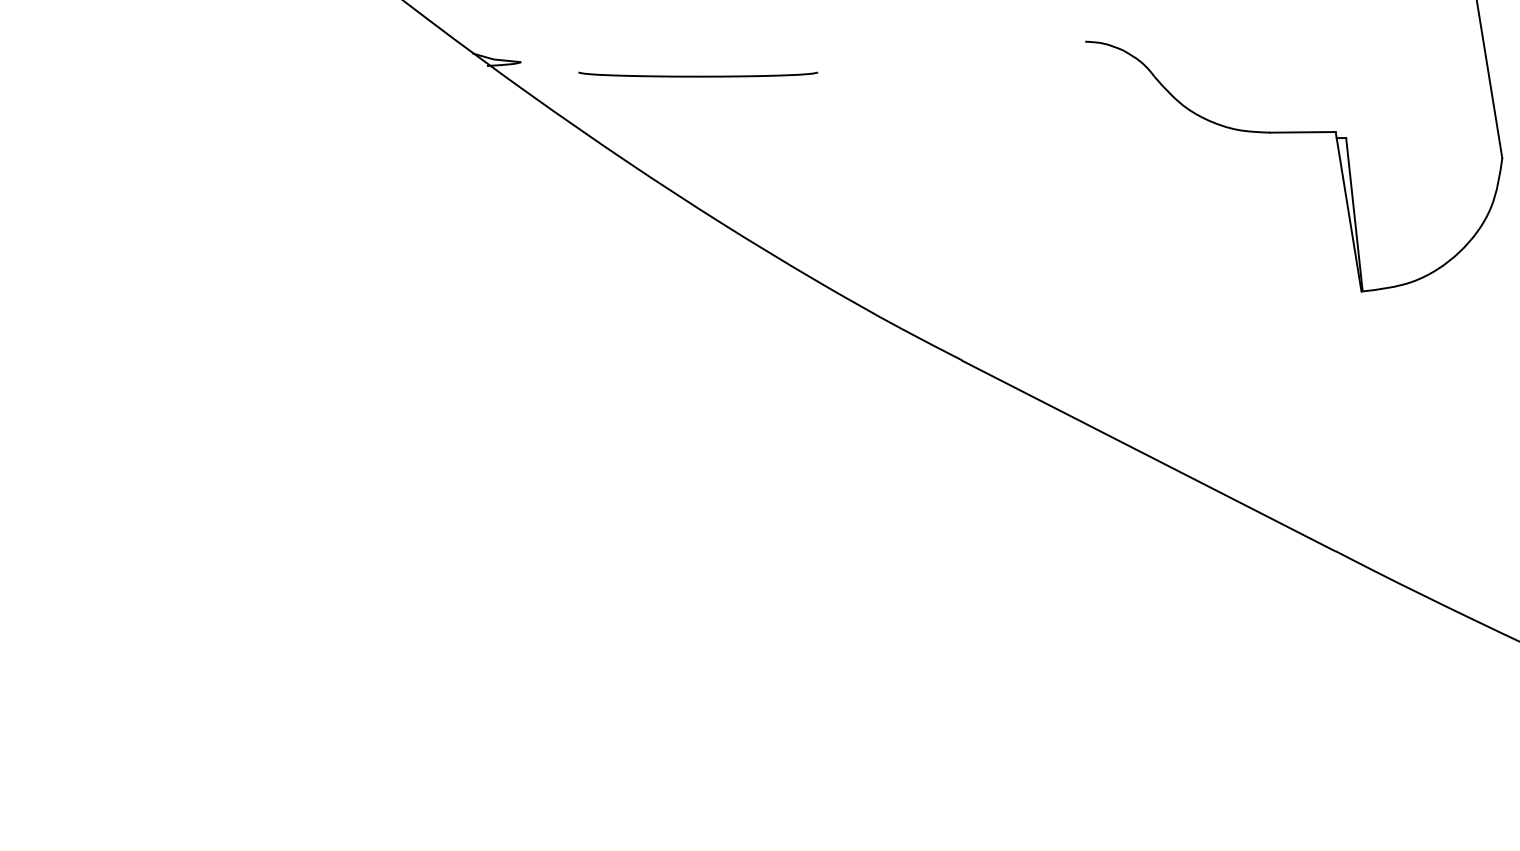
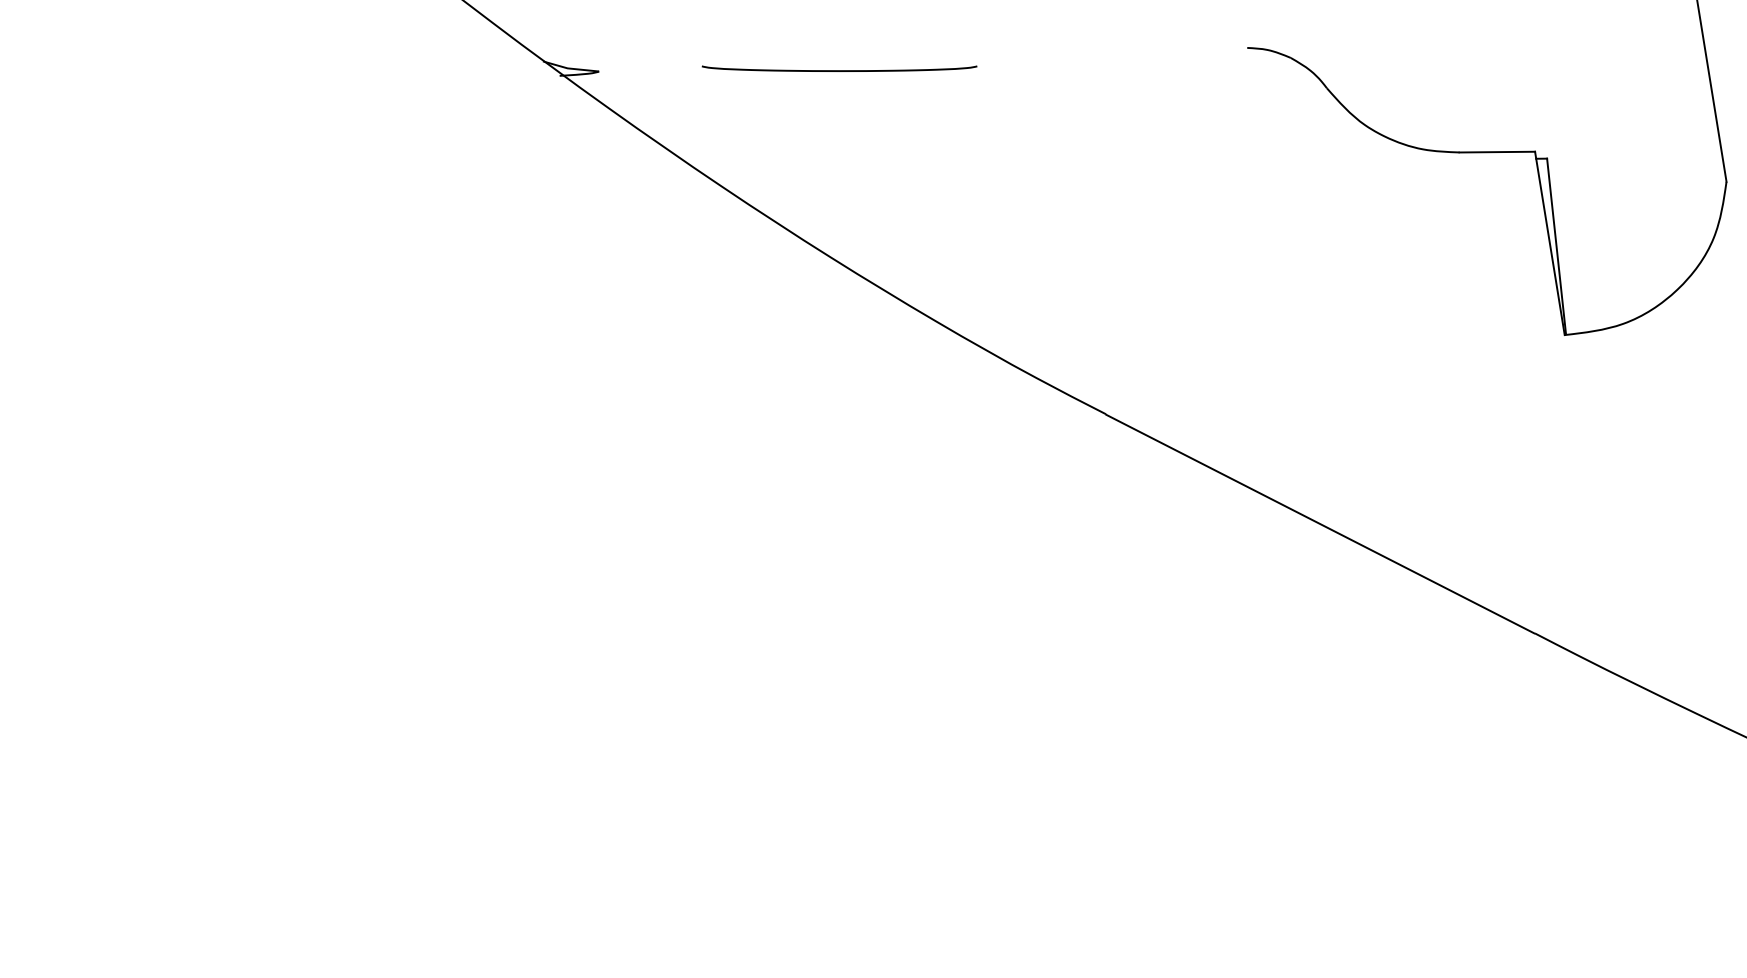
curve: (698, 76) -> (839, 70), moved

